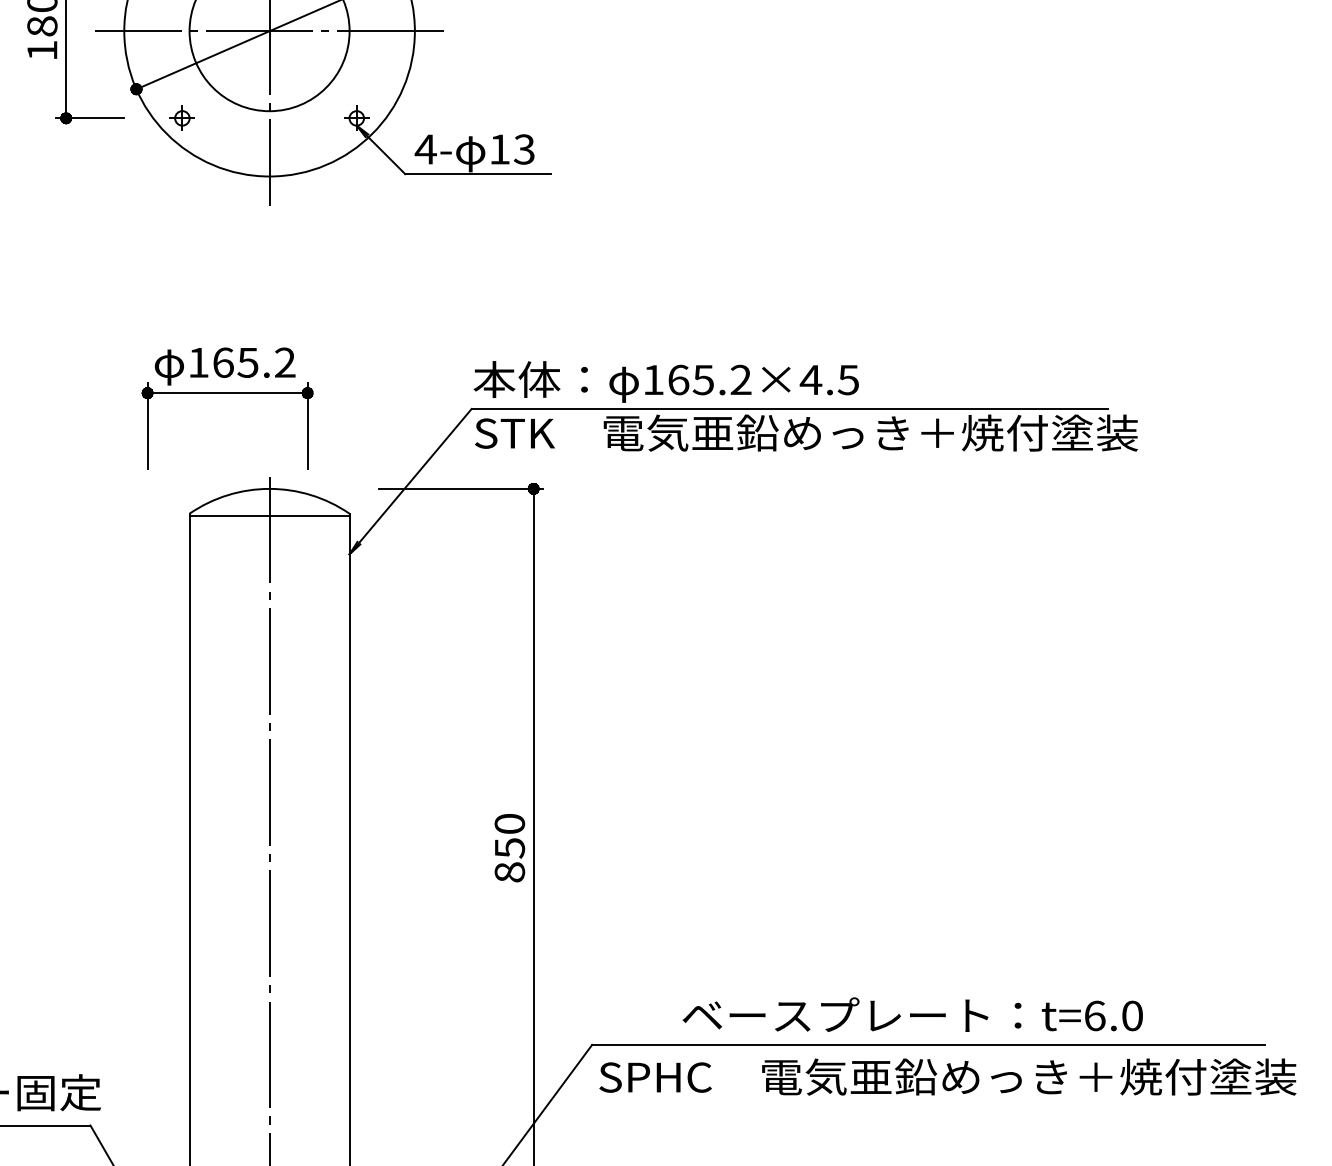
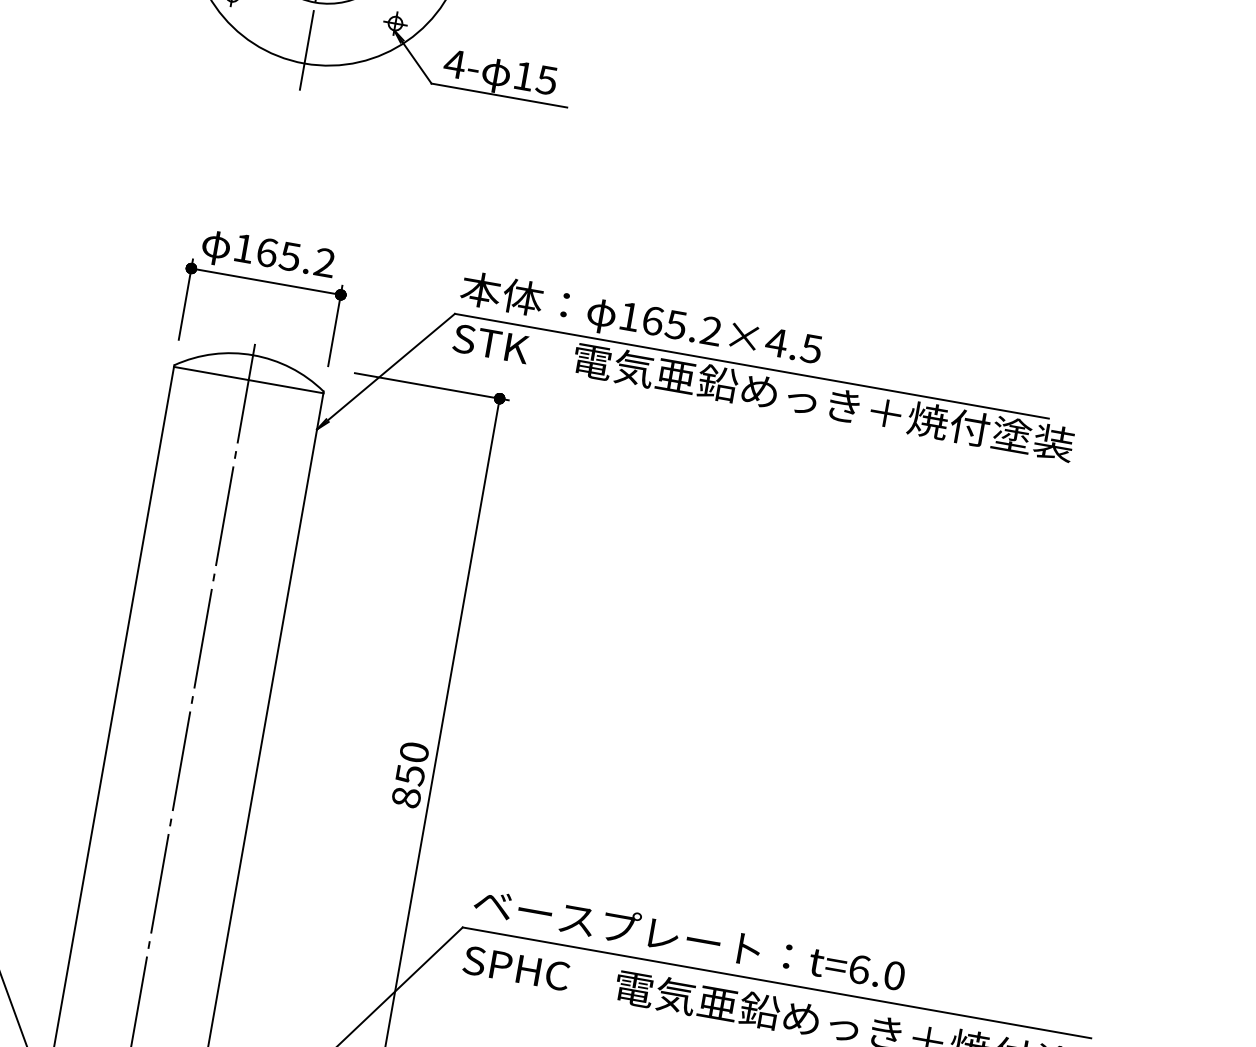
text: (524, 149) -> (547, 80), 13 -> 15
part: (227, 393) -> (265, 282), moved
text: (509, 848) -> (410, 775), moved
text: (912, 1014) -> (689, 938), moved

